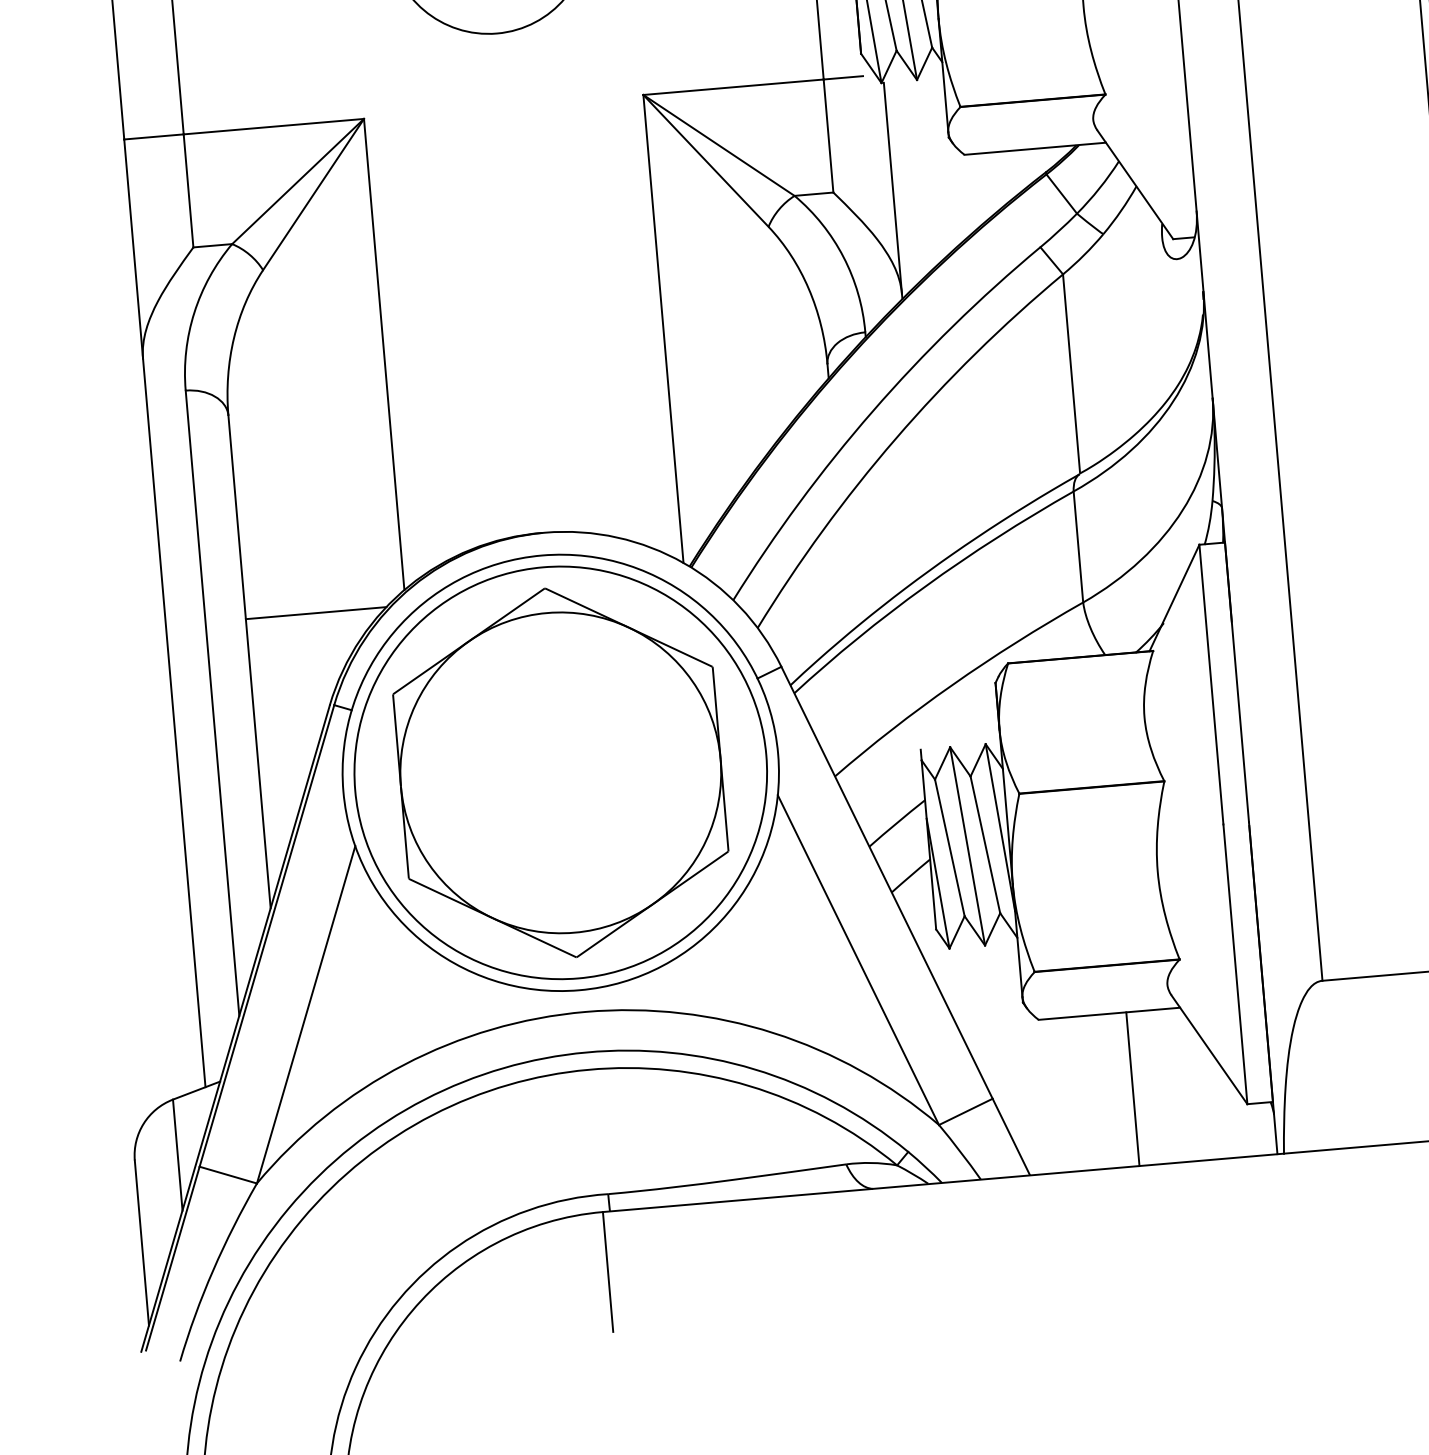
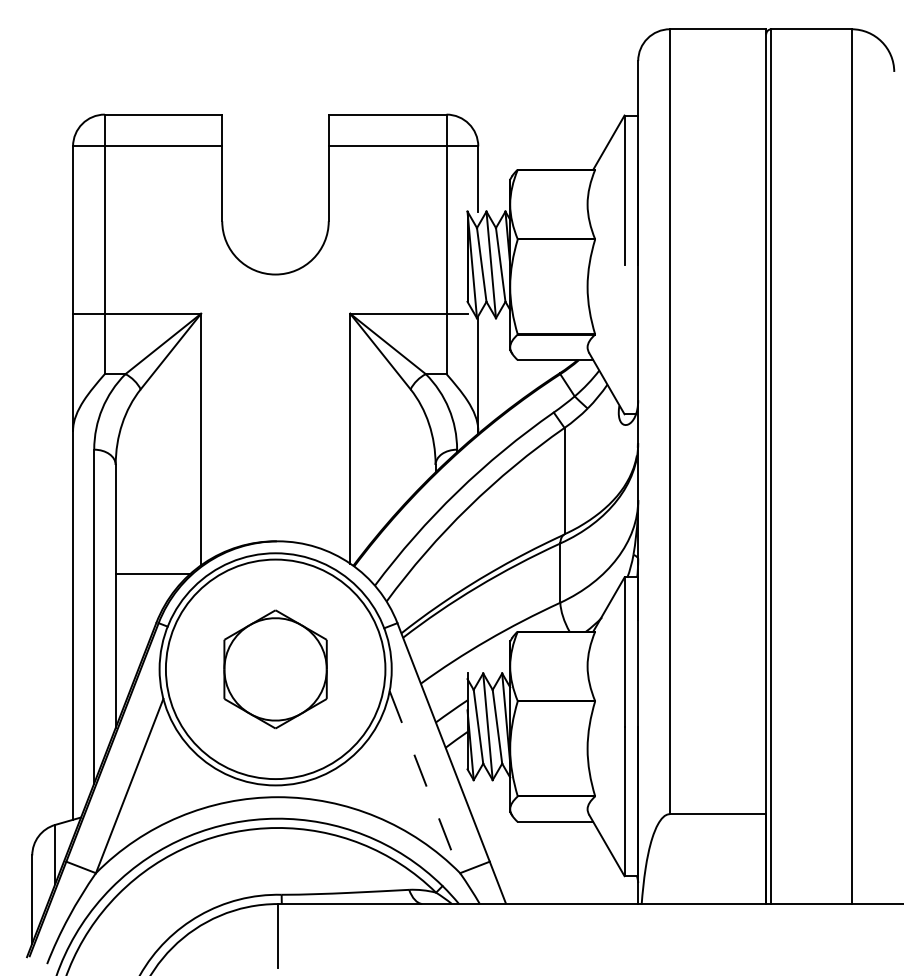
part: (560, 773) -> (275, 669), size x0.6
line: (857, 960) -> (424, 782), solid -> dashed
line: (1132, 1088) -> (564, 862), removed

